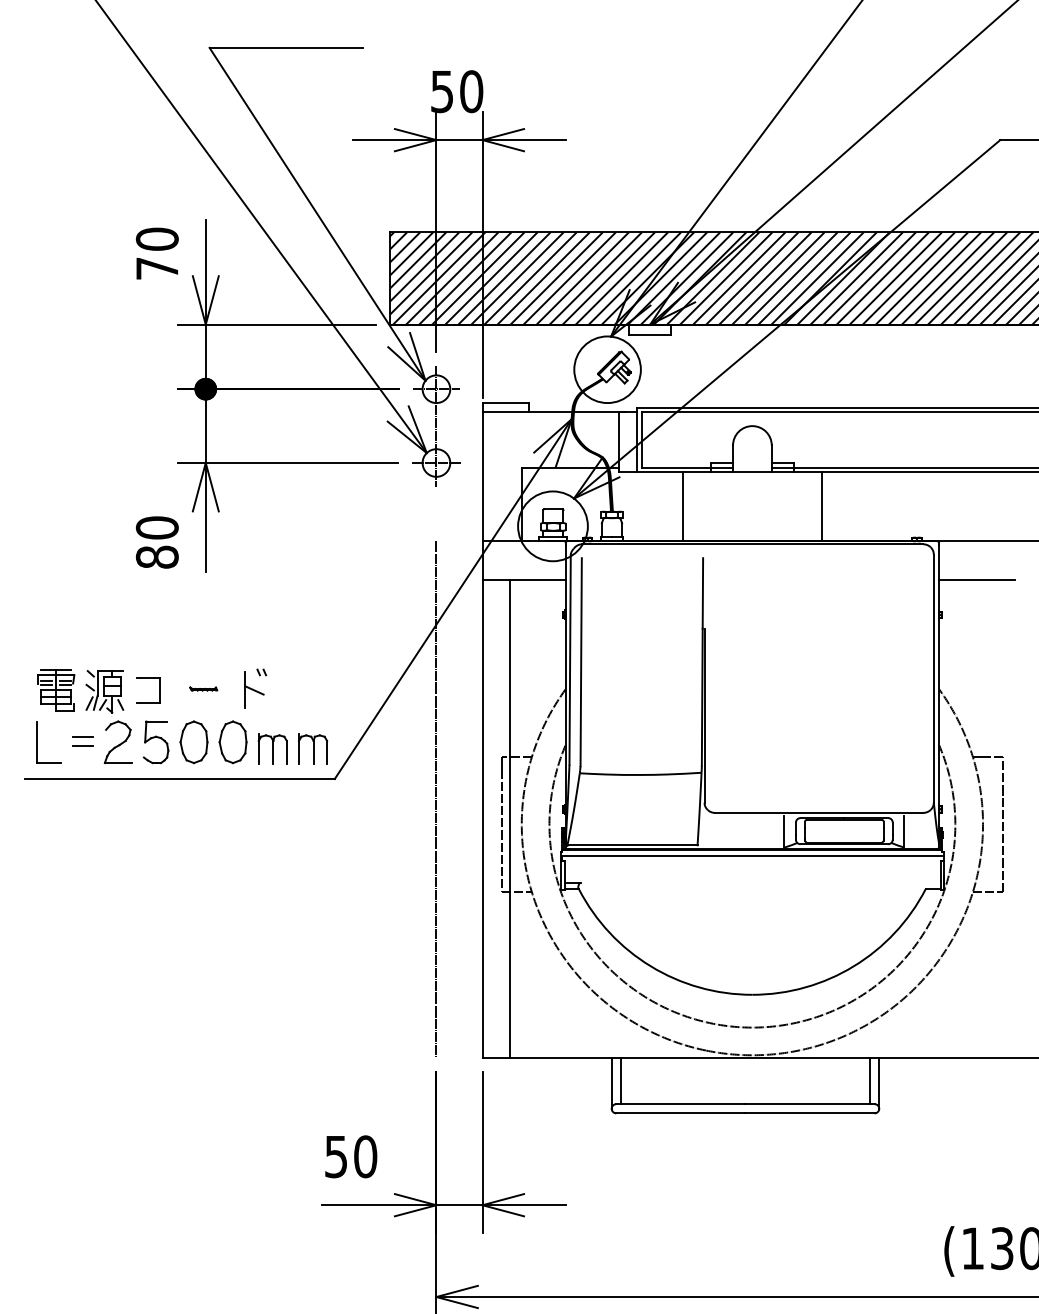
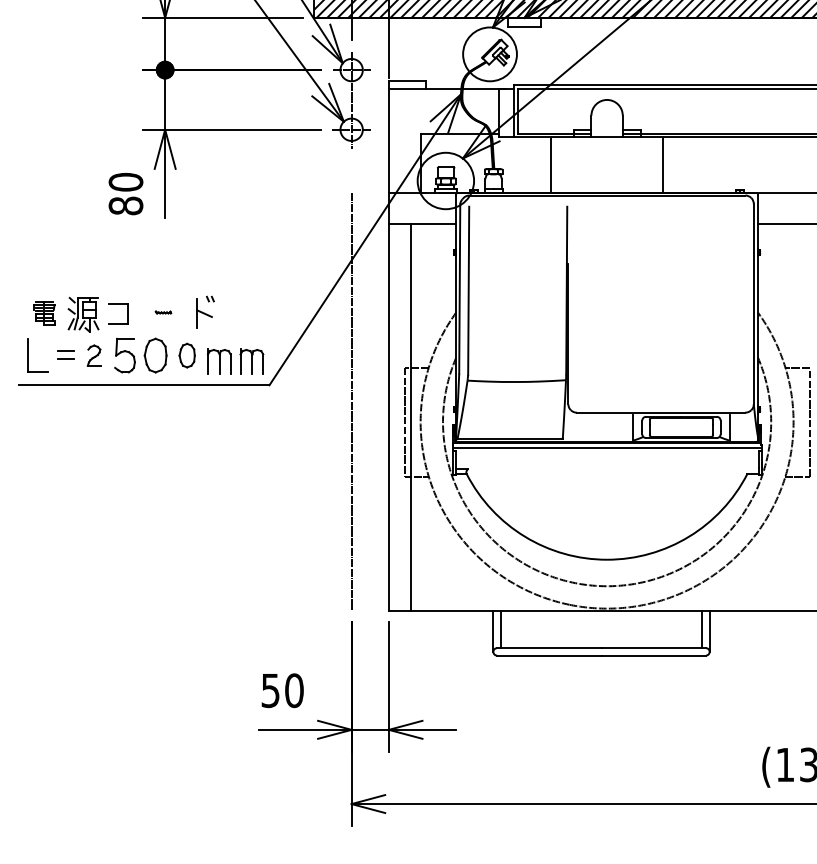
part: (203, 688) -> (163, 312), size x0.7
part: (56, 690) -> (44, 313), size x0.7
part: (117, 742) -> (93, 355), size x0.6
part: (232, 742) -> (186, 355), size x0.7

